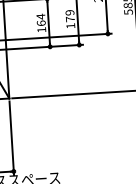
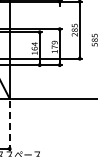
line: (11, 138) -> (9, 126), solid -> dashed

